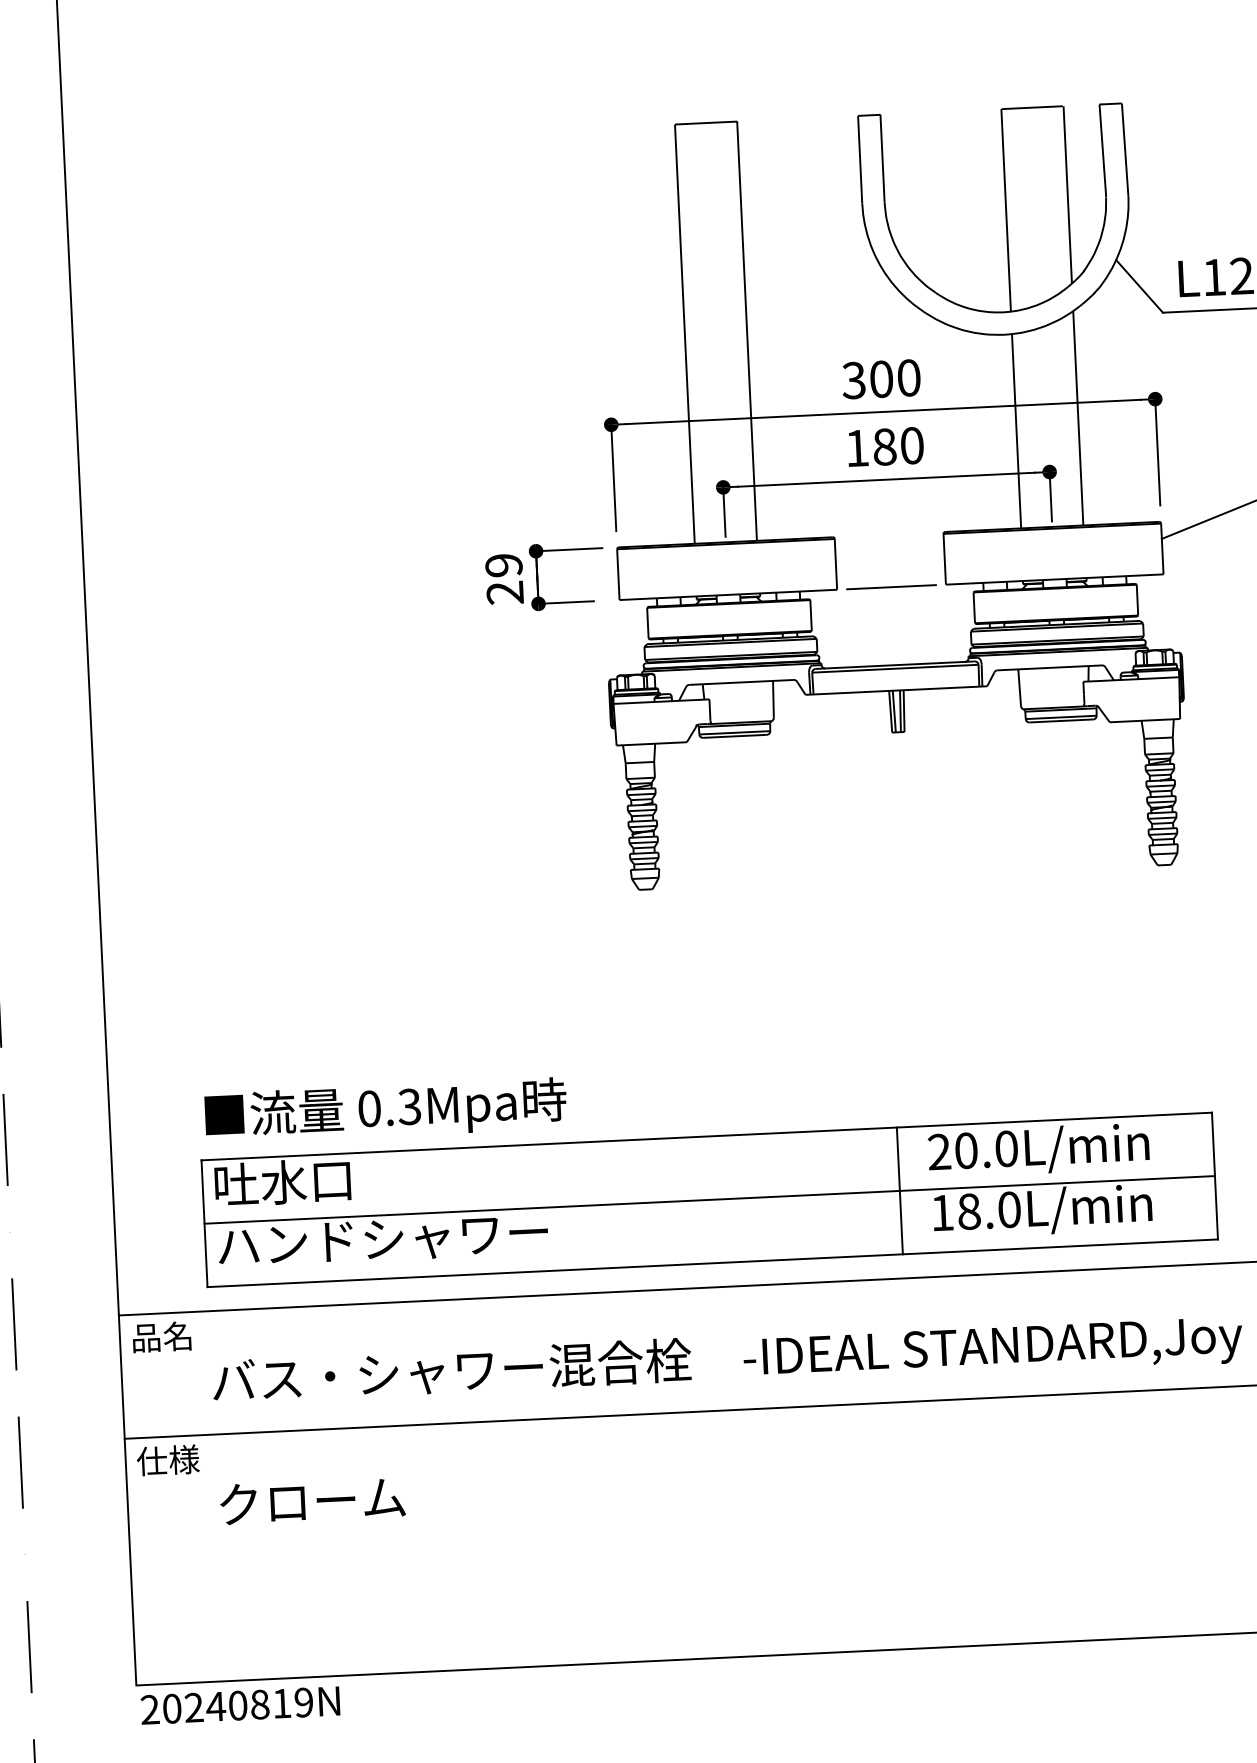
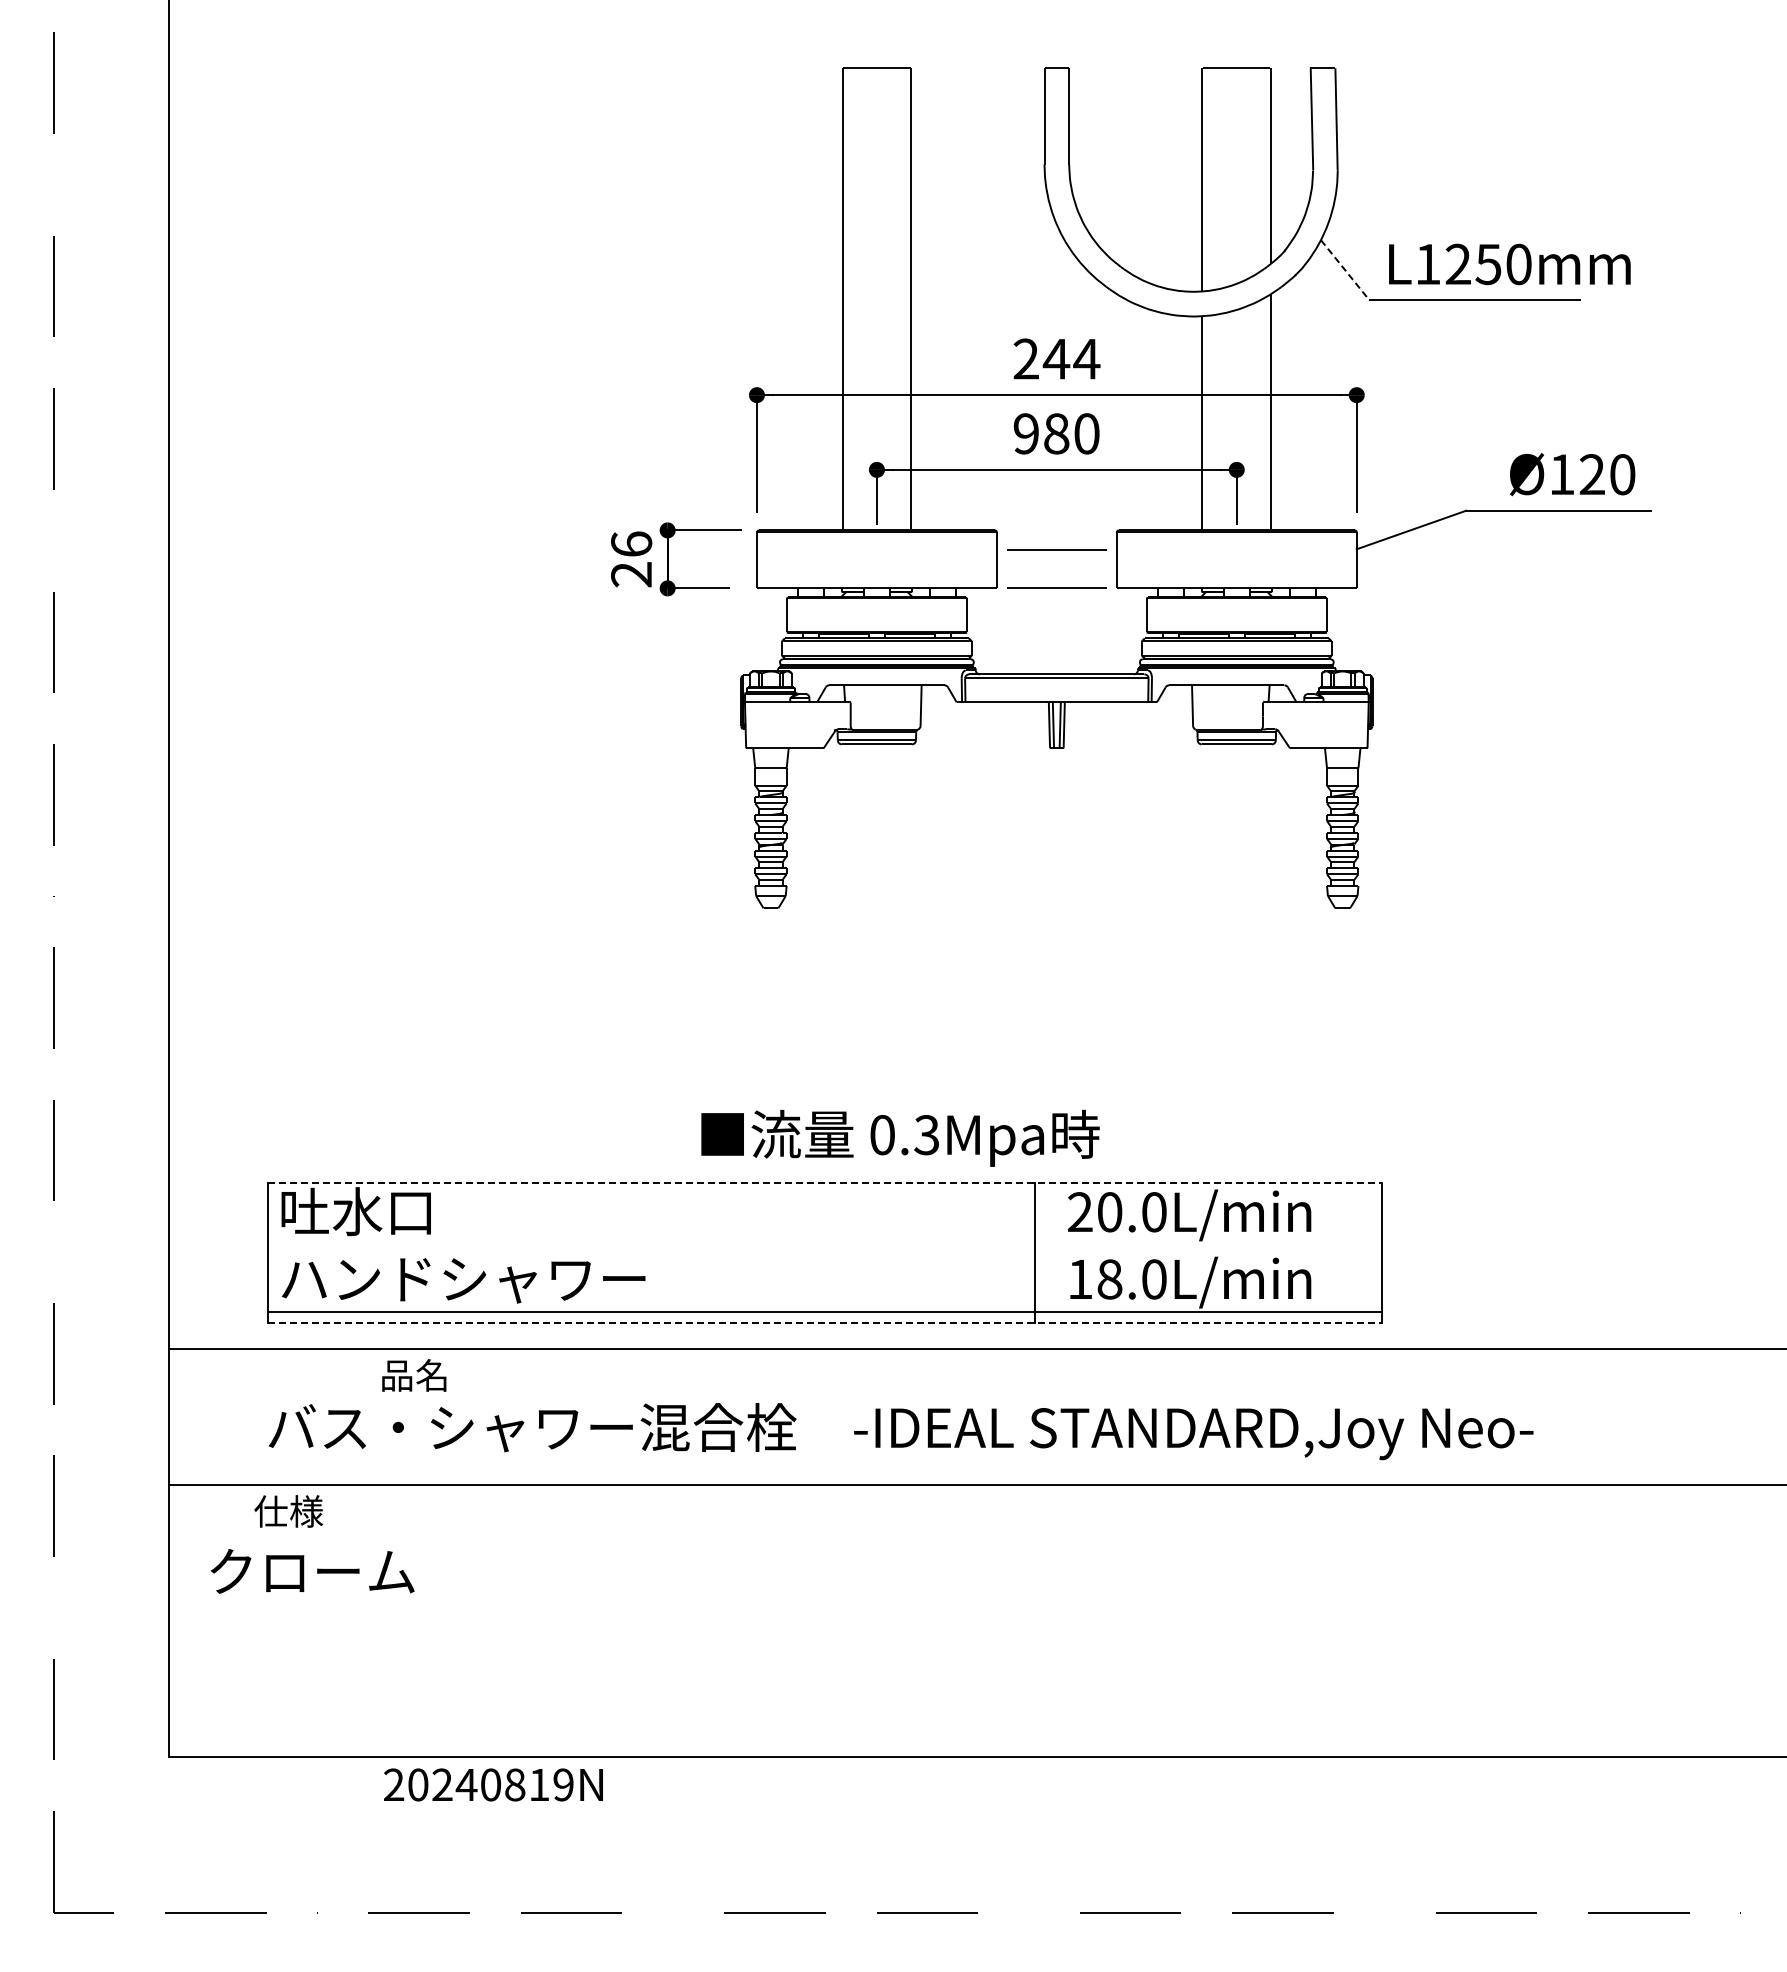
line: (1139, 286) -> (1345, 270), solid -> dashed
text: (881, 378) -> (1056, 358), 300 -> 244
text: (856, 448) -> (1025, 433), 180 -> 980
line: (889, 551) -> (1056, 549), added
text: (503, 564) -> (631, 543), 29 -> 26
text: (385, 1110) -> (900, 1137), moved
line: (707, 1136) -> (825, 1183), solid -> dashed
line: (710, 1199) -> (825, 1311), moved
line: (713, 1262) -> (825, 1322), solid -> dashed
text: (162, 1337) -> (414, 1375), moved
text: (167, 1460) -> (288, 1511), moved
text: (312, 1500) -> (312, 1571), moved
text: (240, 1705) -> (493, 1784), moved

